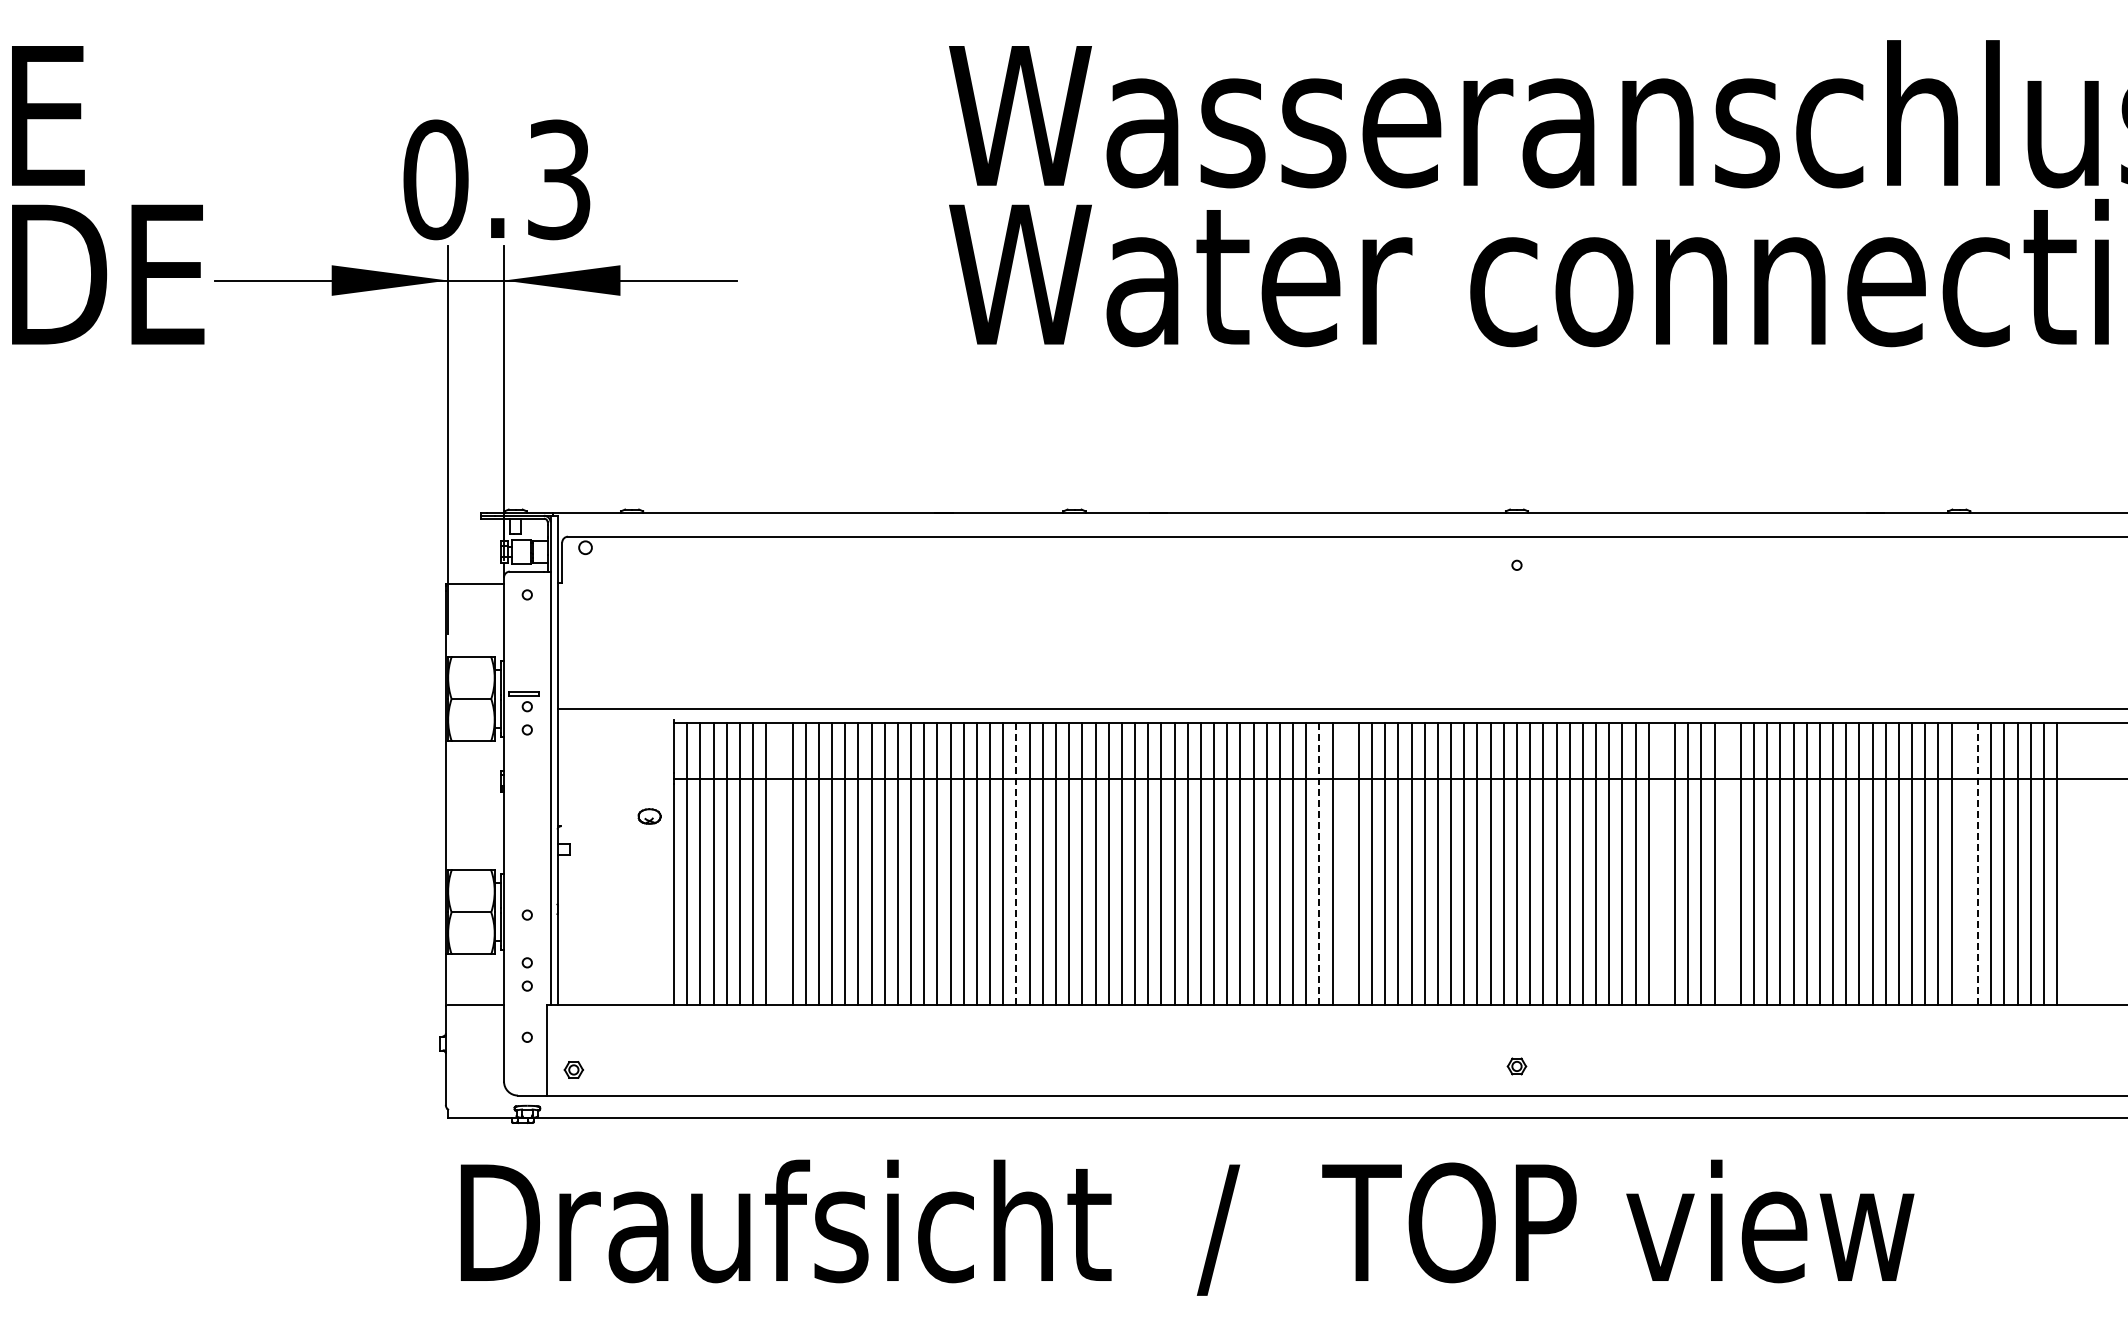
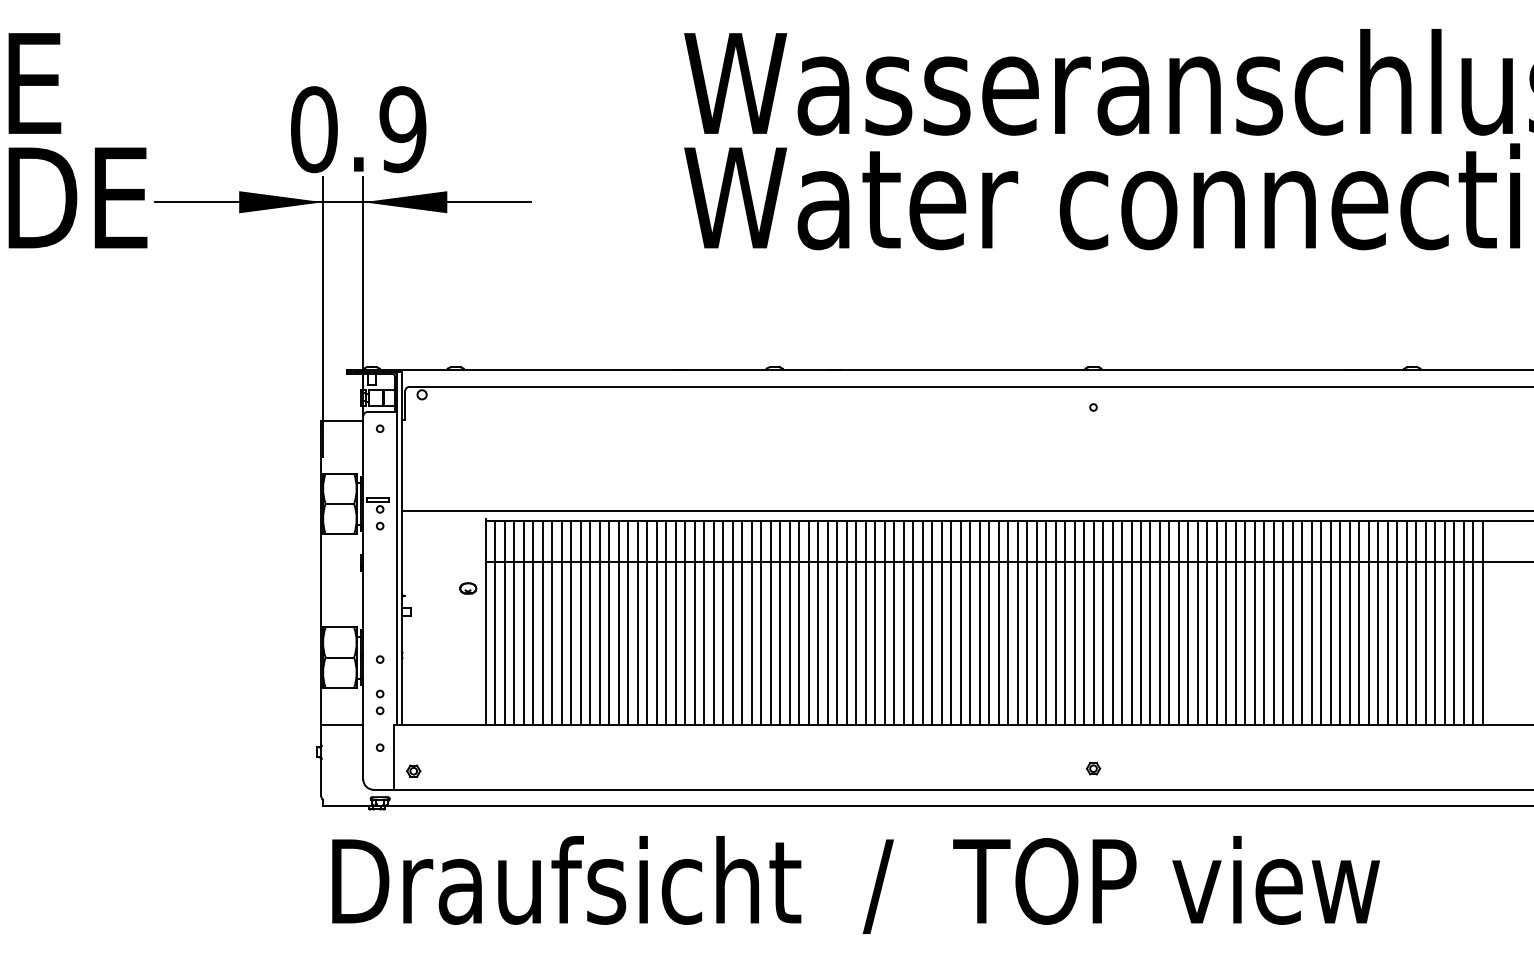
text: (558, 179) -> (402, 129), 0.3 -> 0.9
line: (1016, 863) -> (732, 622), dashed -> solid
line: (1319, 863) -> (951, 622), dashed -> solid
line: (1977, 863) -> (1425, 622), dashed -> solid
line: (779, 864) -> (561, 623), added
line: (1345, 864) -> (969, 623), added
line: (1661, 864) -> (1197, 623), added
line: (1727, 864) -> (1245, 623), added
line: (1964, 864) -> (1416, 623), added

